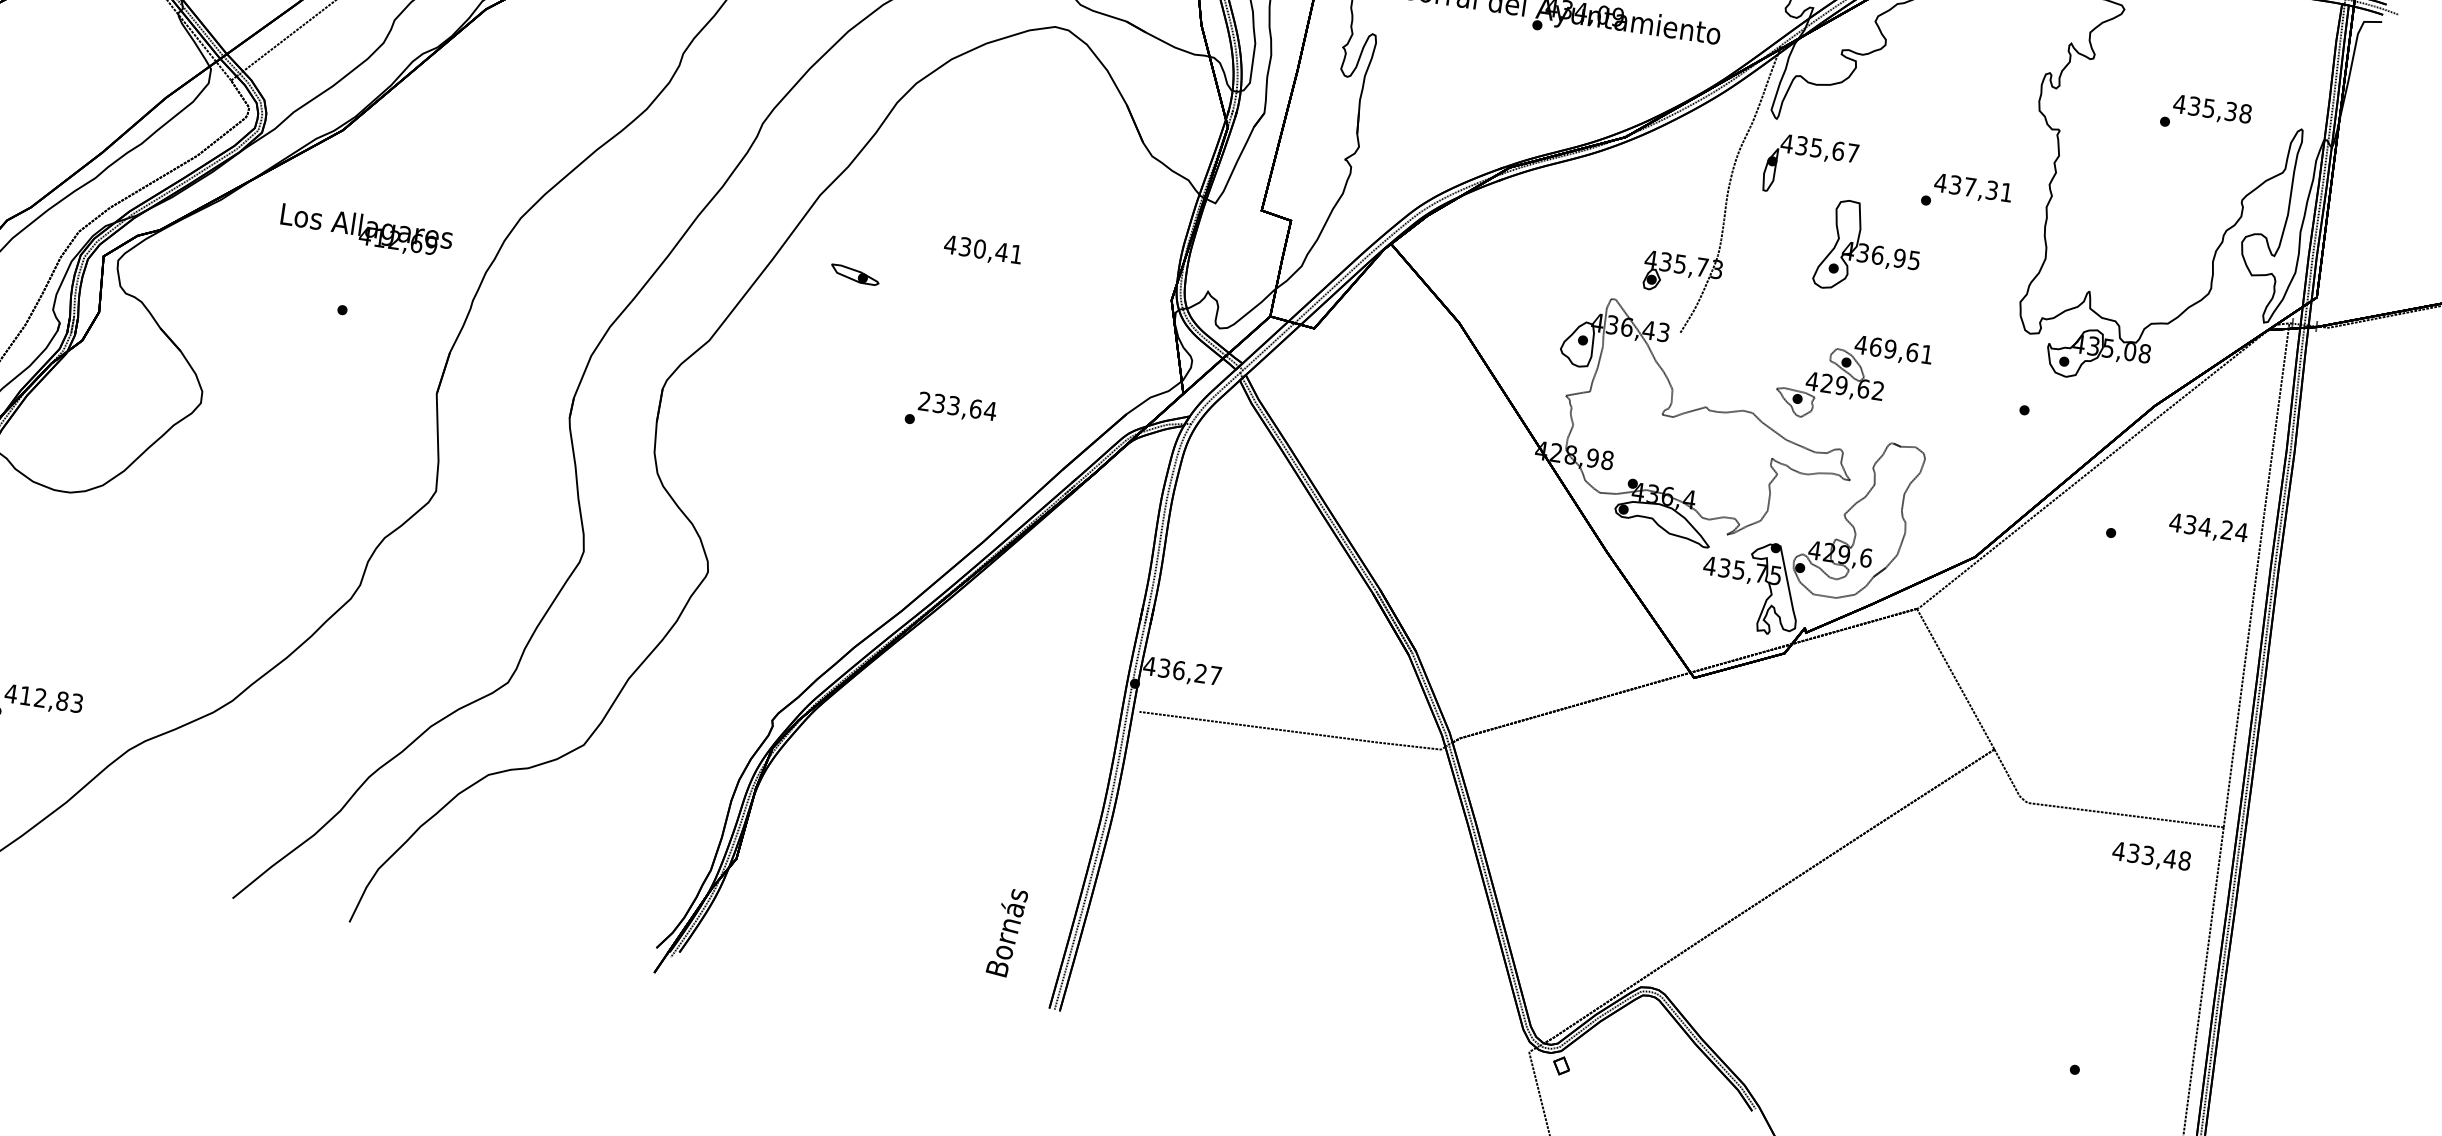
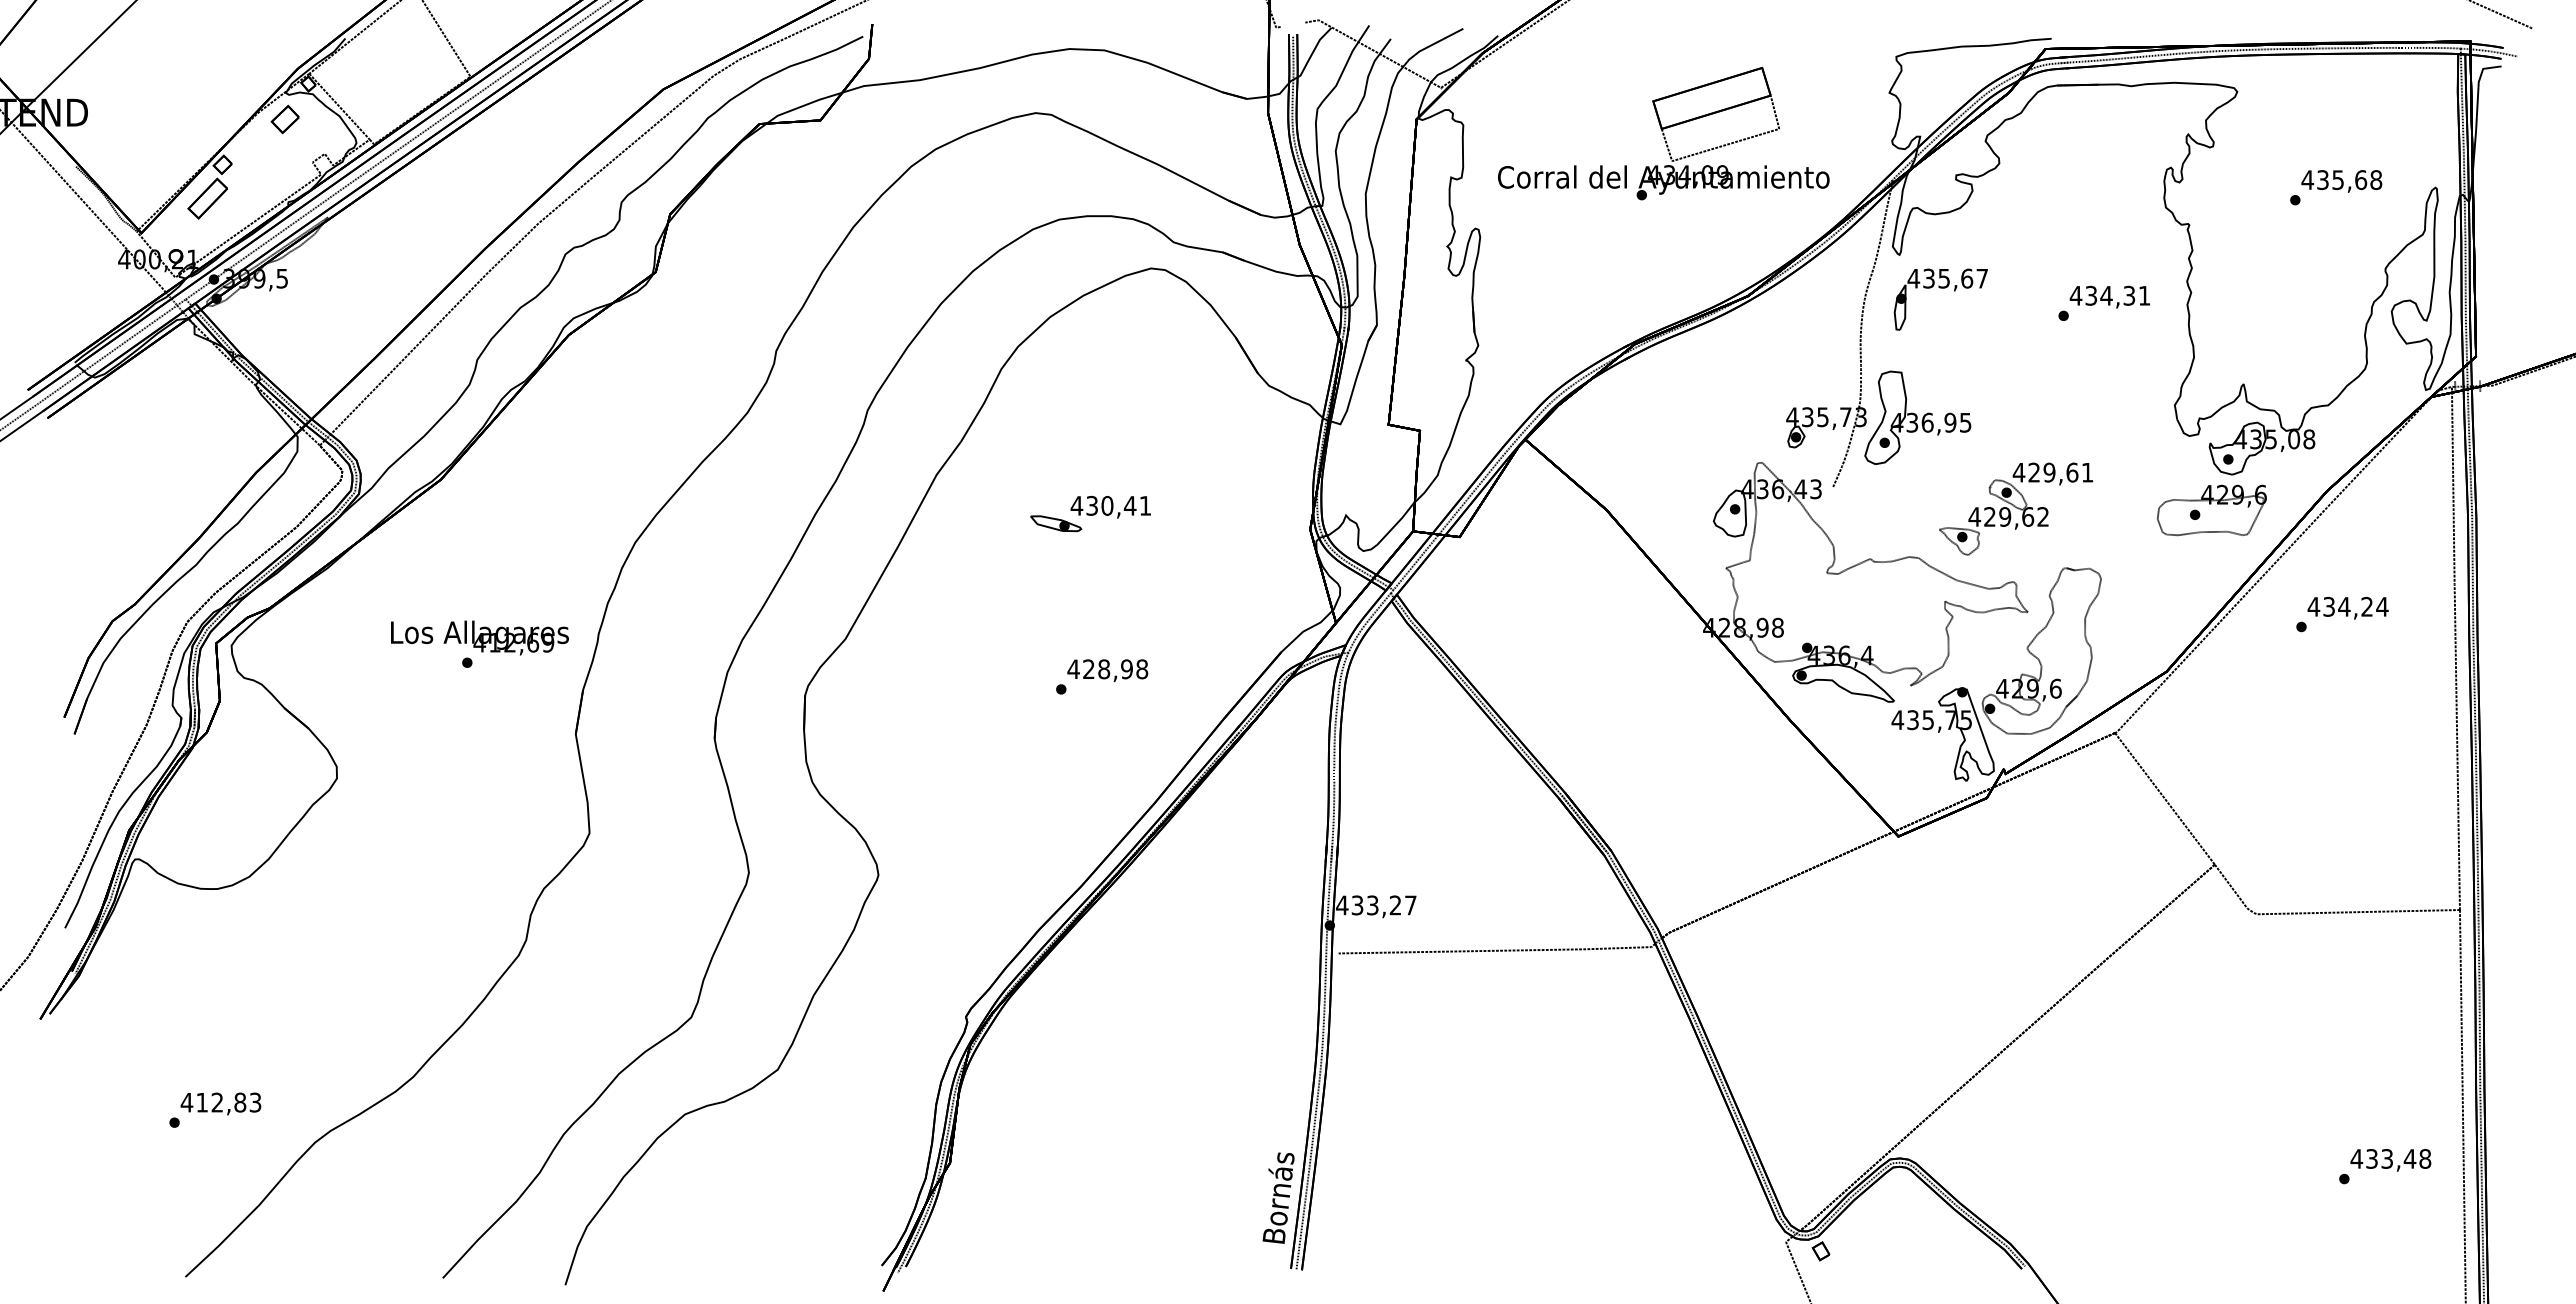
text: (2231, 112) -> (2361, 180), 435,38 -> 435,68
text: (1970, 186) -> (2106, 295), 437,31 -> 434,31
text: (366, 230) -> (479, 637), moved
part: (1868, 248) -> (1917, 417), moved
part: (855, 274) -> (1056, 523), moved
text: (1876, 347) -> (2034, 472), 469,61 -> 429,61
text: (957, 406) -> (1107, 669), 233,64 -> 428,98
part: (2040, 408) -> (2211, 510), added
text: (2208, 528) -> (2347, 607), moved
text: (1178, 670) -> (1372, 905), 436,27 -> 433,27
text: (2151, 857) -> (2390, 1160), moved
text: (1007, 932) -> (1278, 1197), moved

